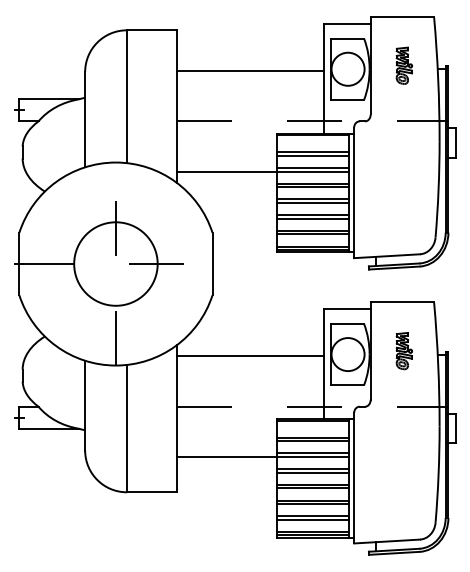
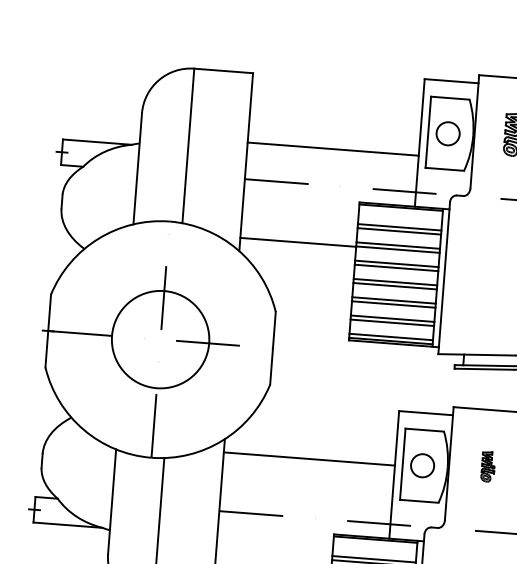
circle: (347, 68) -> (447, 132), size x0.6
line: (250, 70) -> (332, 148), moved
part: (403, 351) -> (487, 467), size x0.7
circle: (347, 354) -> (421, 465), size x0.6

